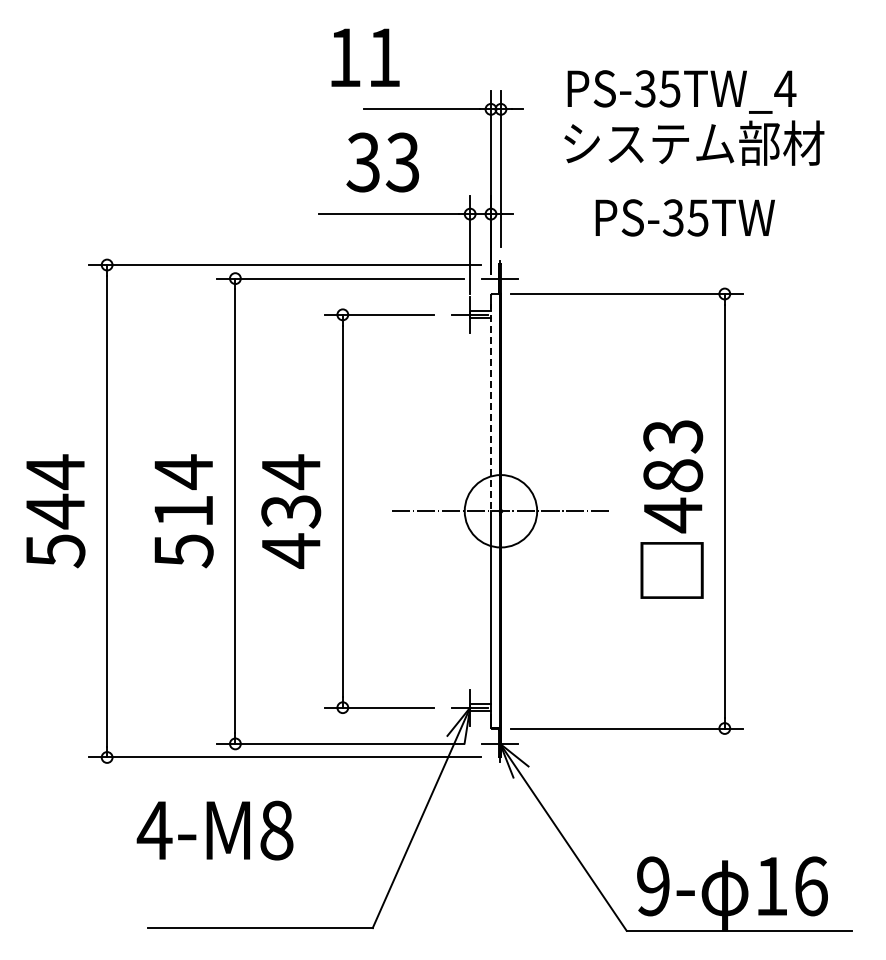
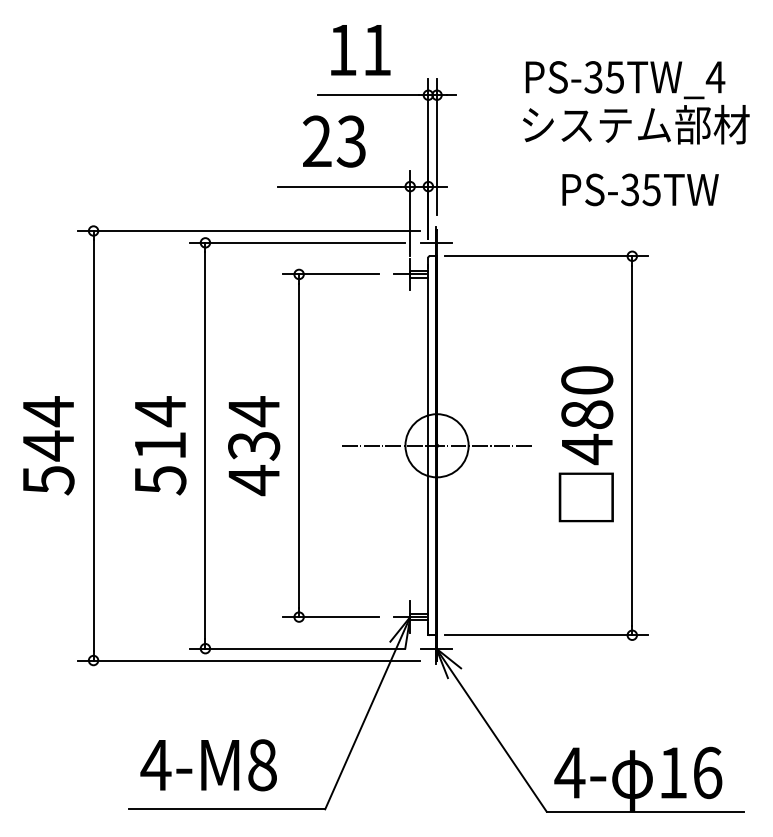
text: (365, 57) -> (360, 49), moved
text: (694, 117) -> (636, 102), moved
text: (362, 162) -> (316, 141), 33 -> 23
text: (684, 217) -> (639, 189), moved
line: (491, 407) -> (428, 355), dashed -> solid
text: (673, 436) -> (587, 380), 483 -> 480
text: (214, 830) -> (208, 765), moved
text: (653, 886) -> (570, 773), 9- -> 4-

